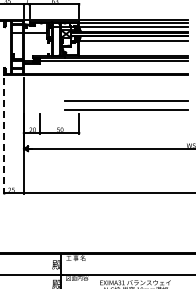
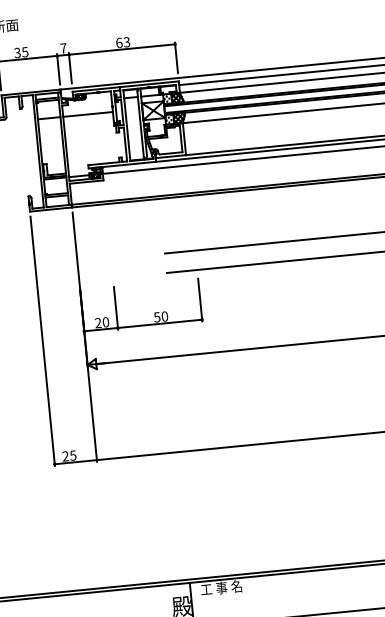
line: (4, 136) -> (43, 342), dashed -> solid

